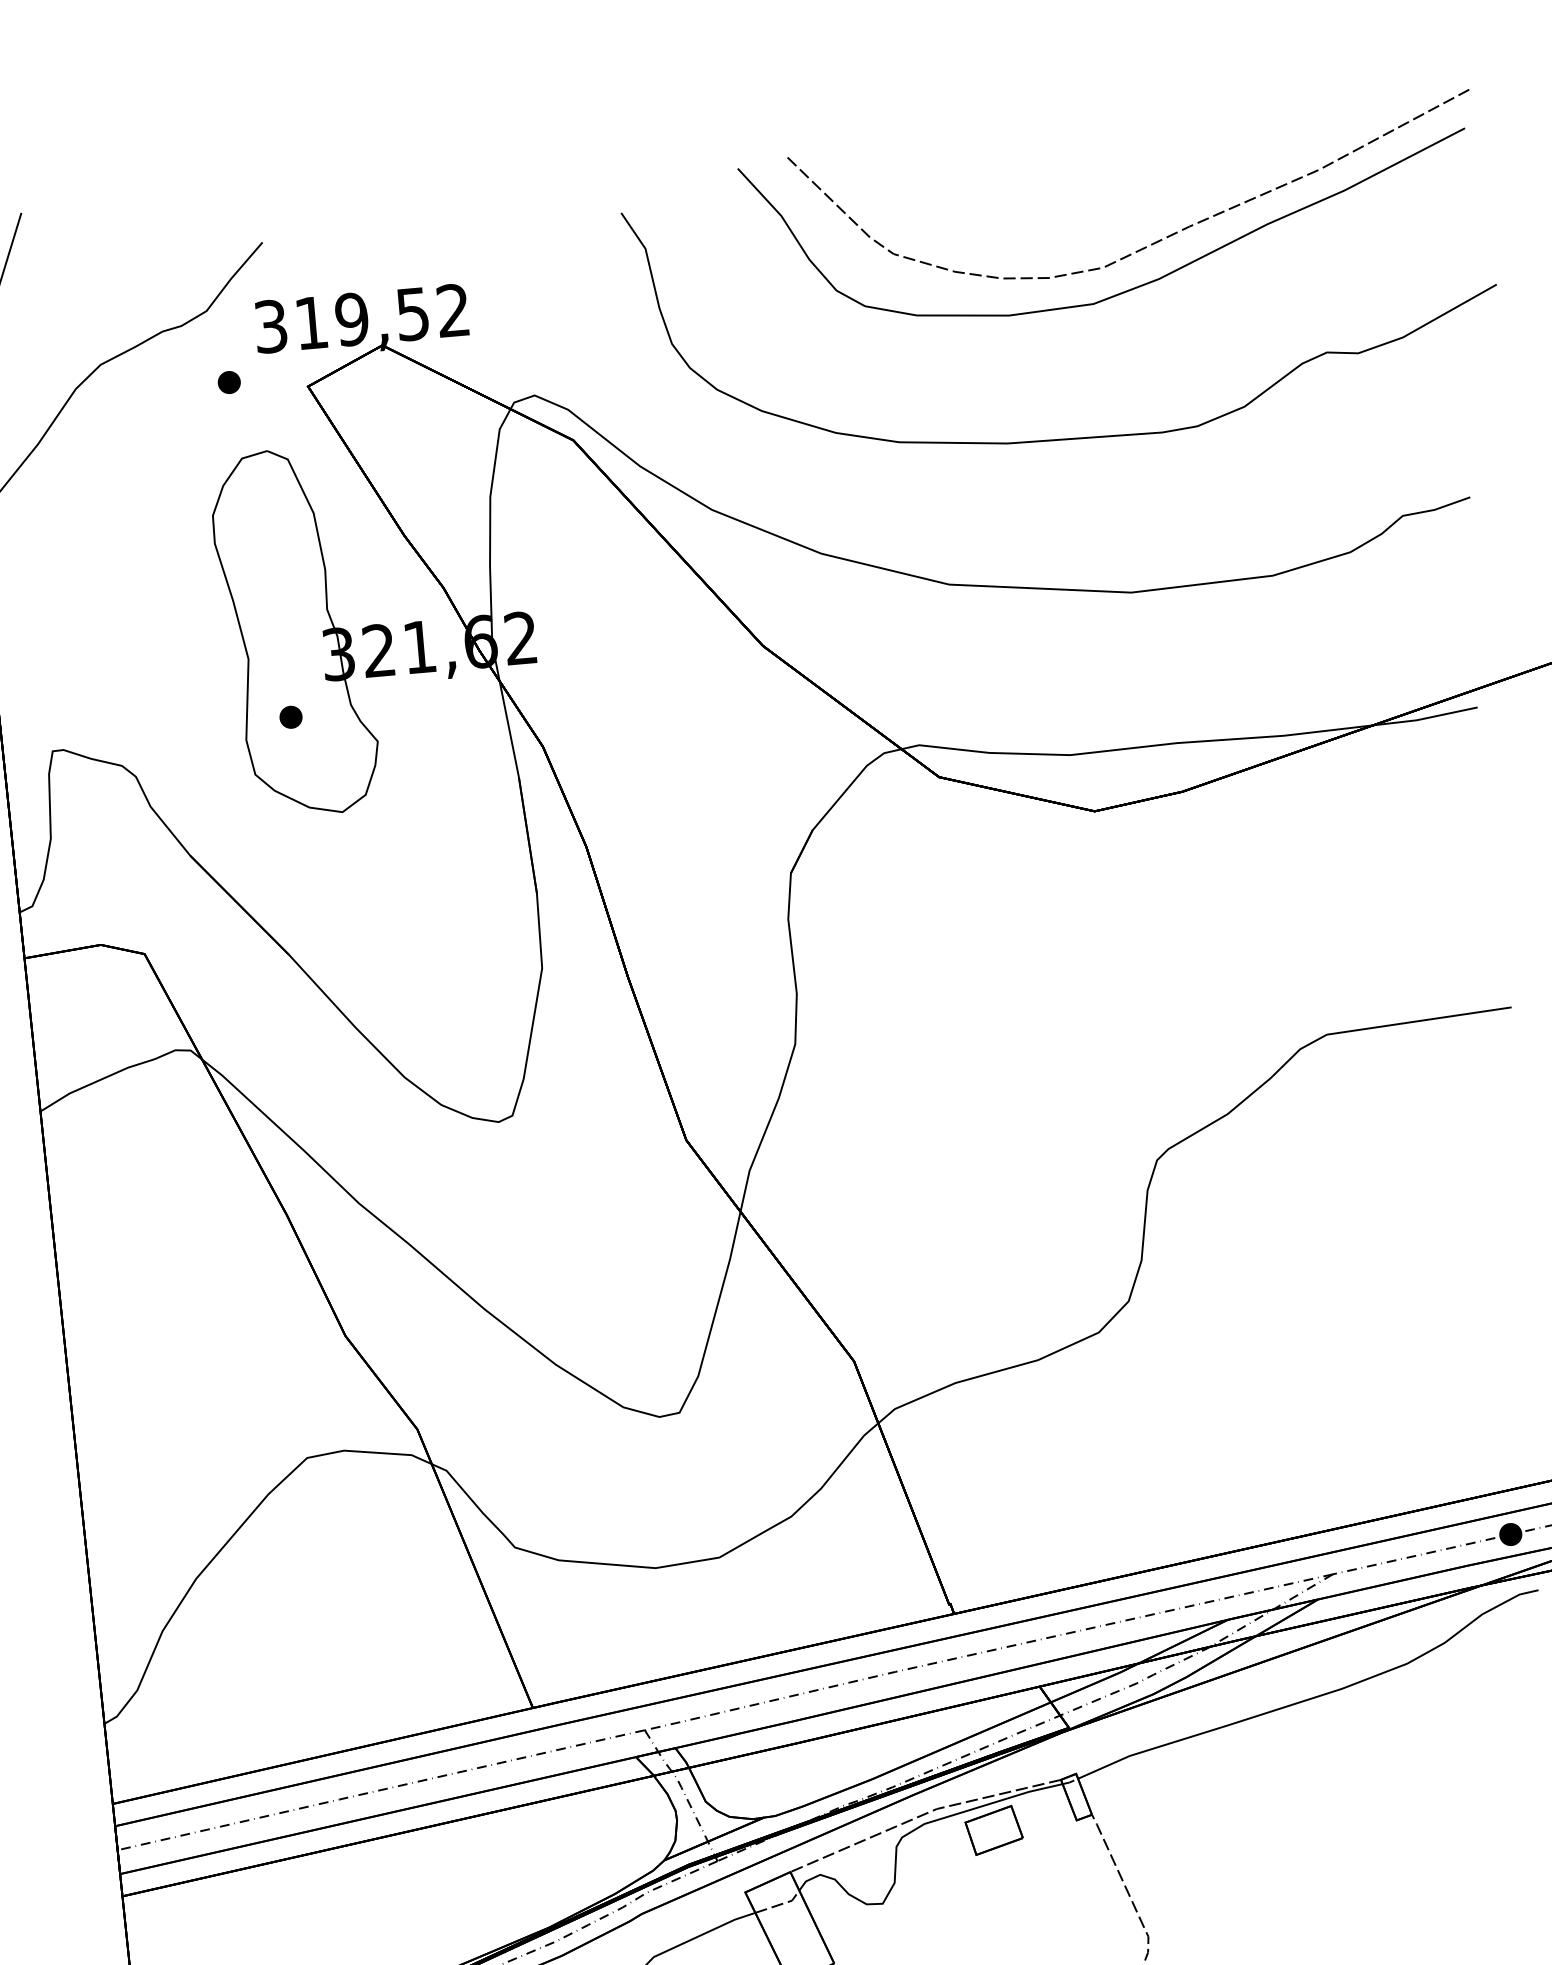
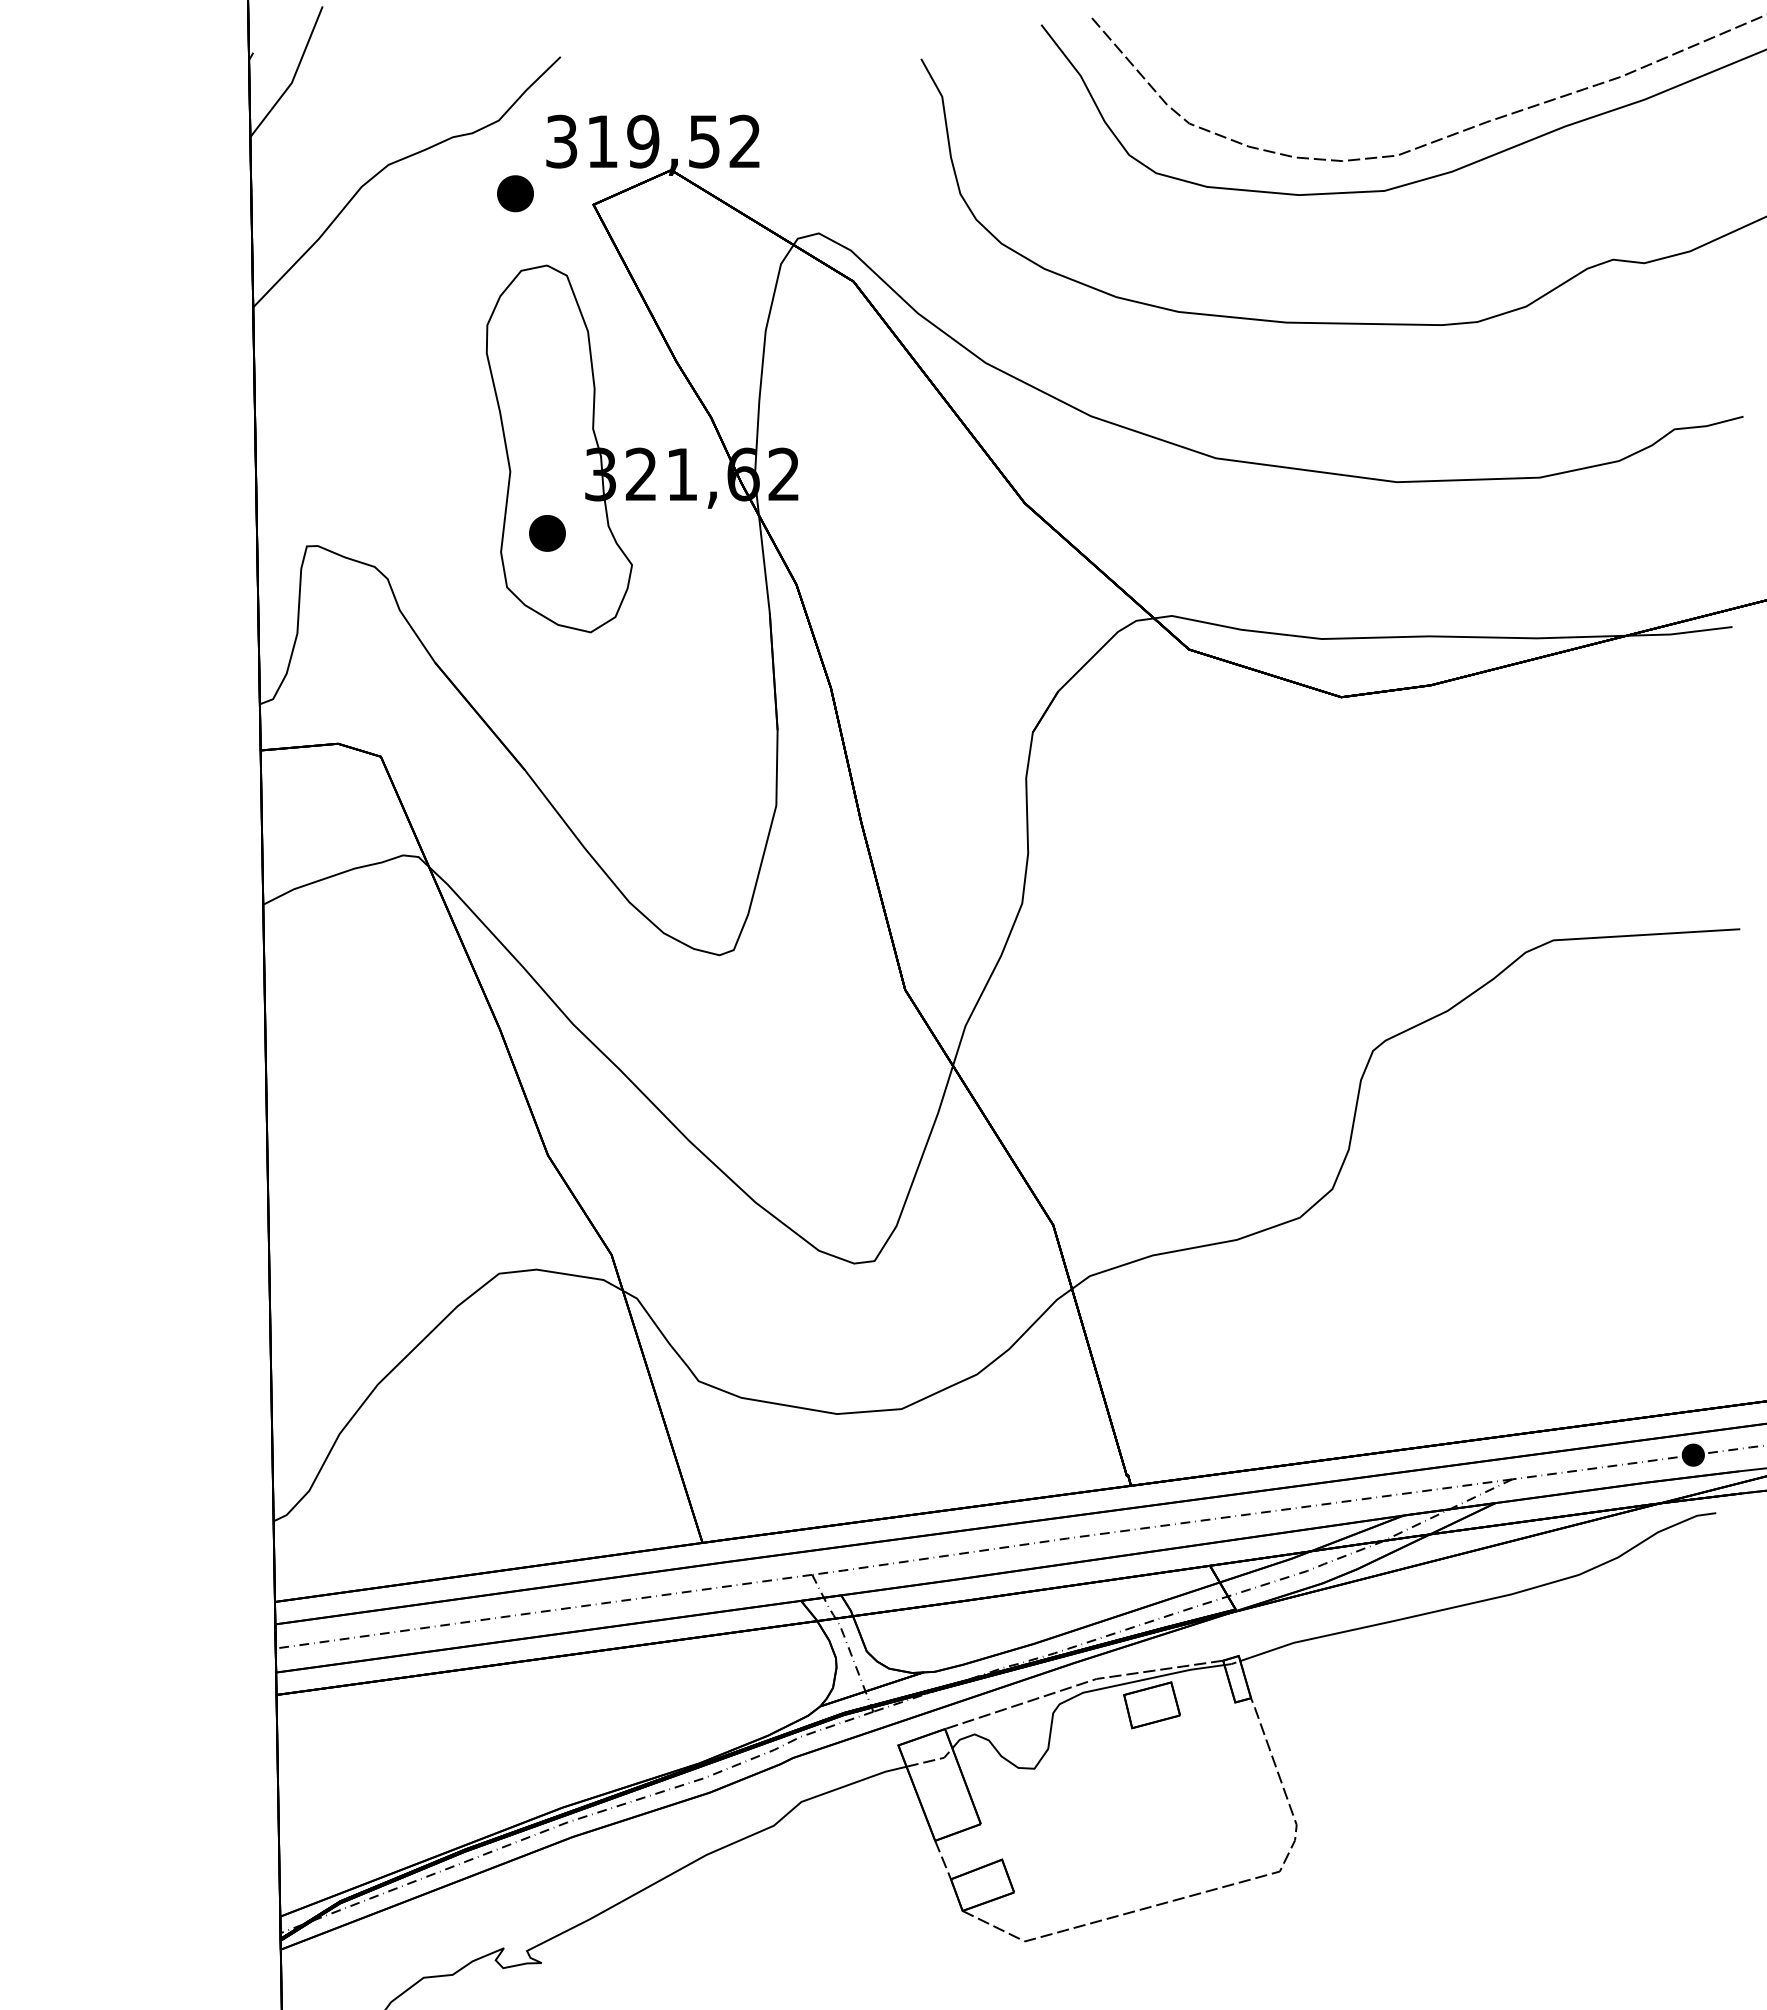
part: (228, 382) -> (514, 193), size x1.6
part: (290, 716) -> (547, 532), size x1.6

